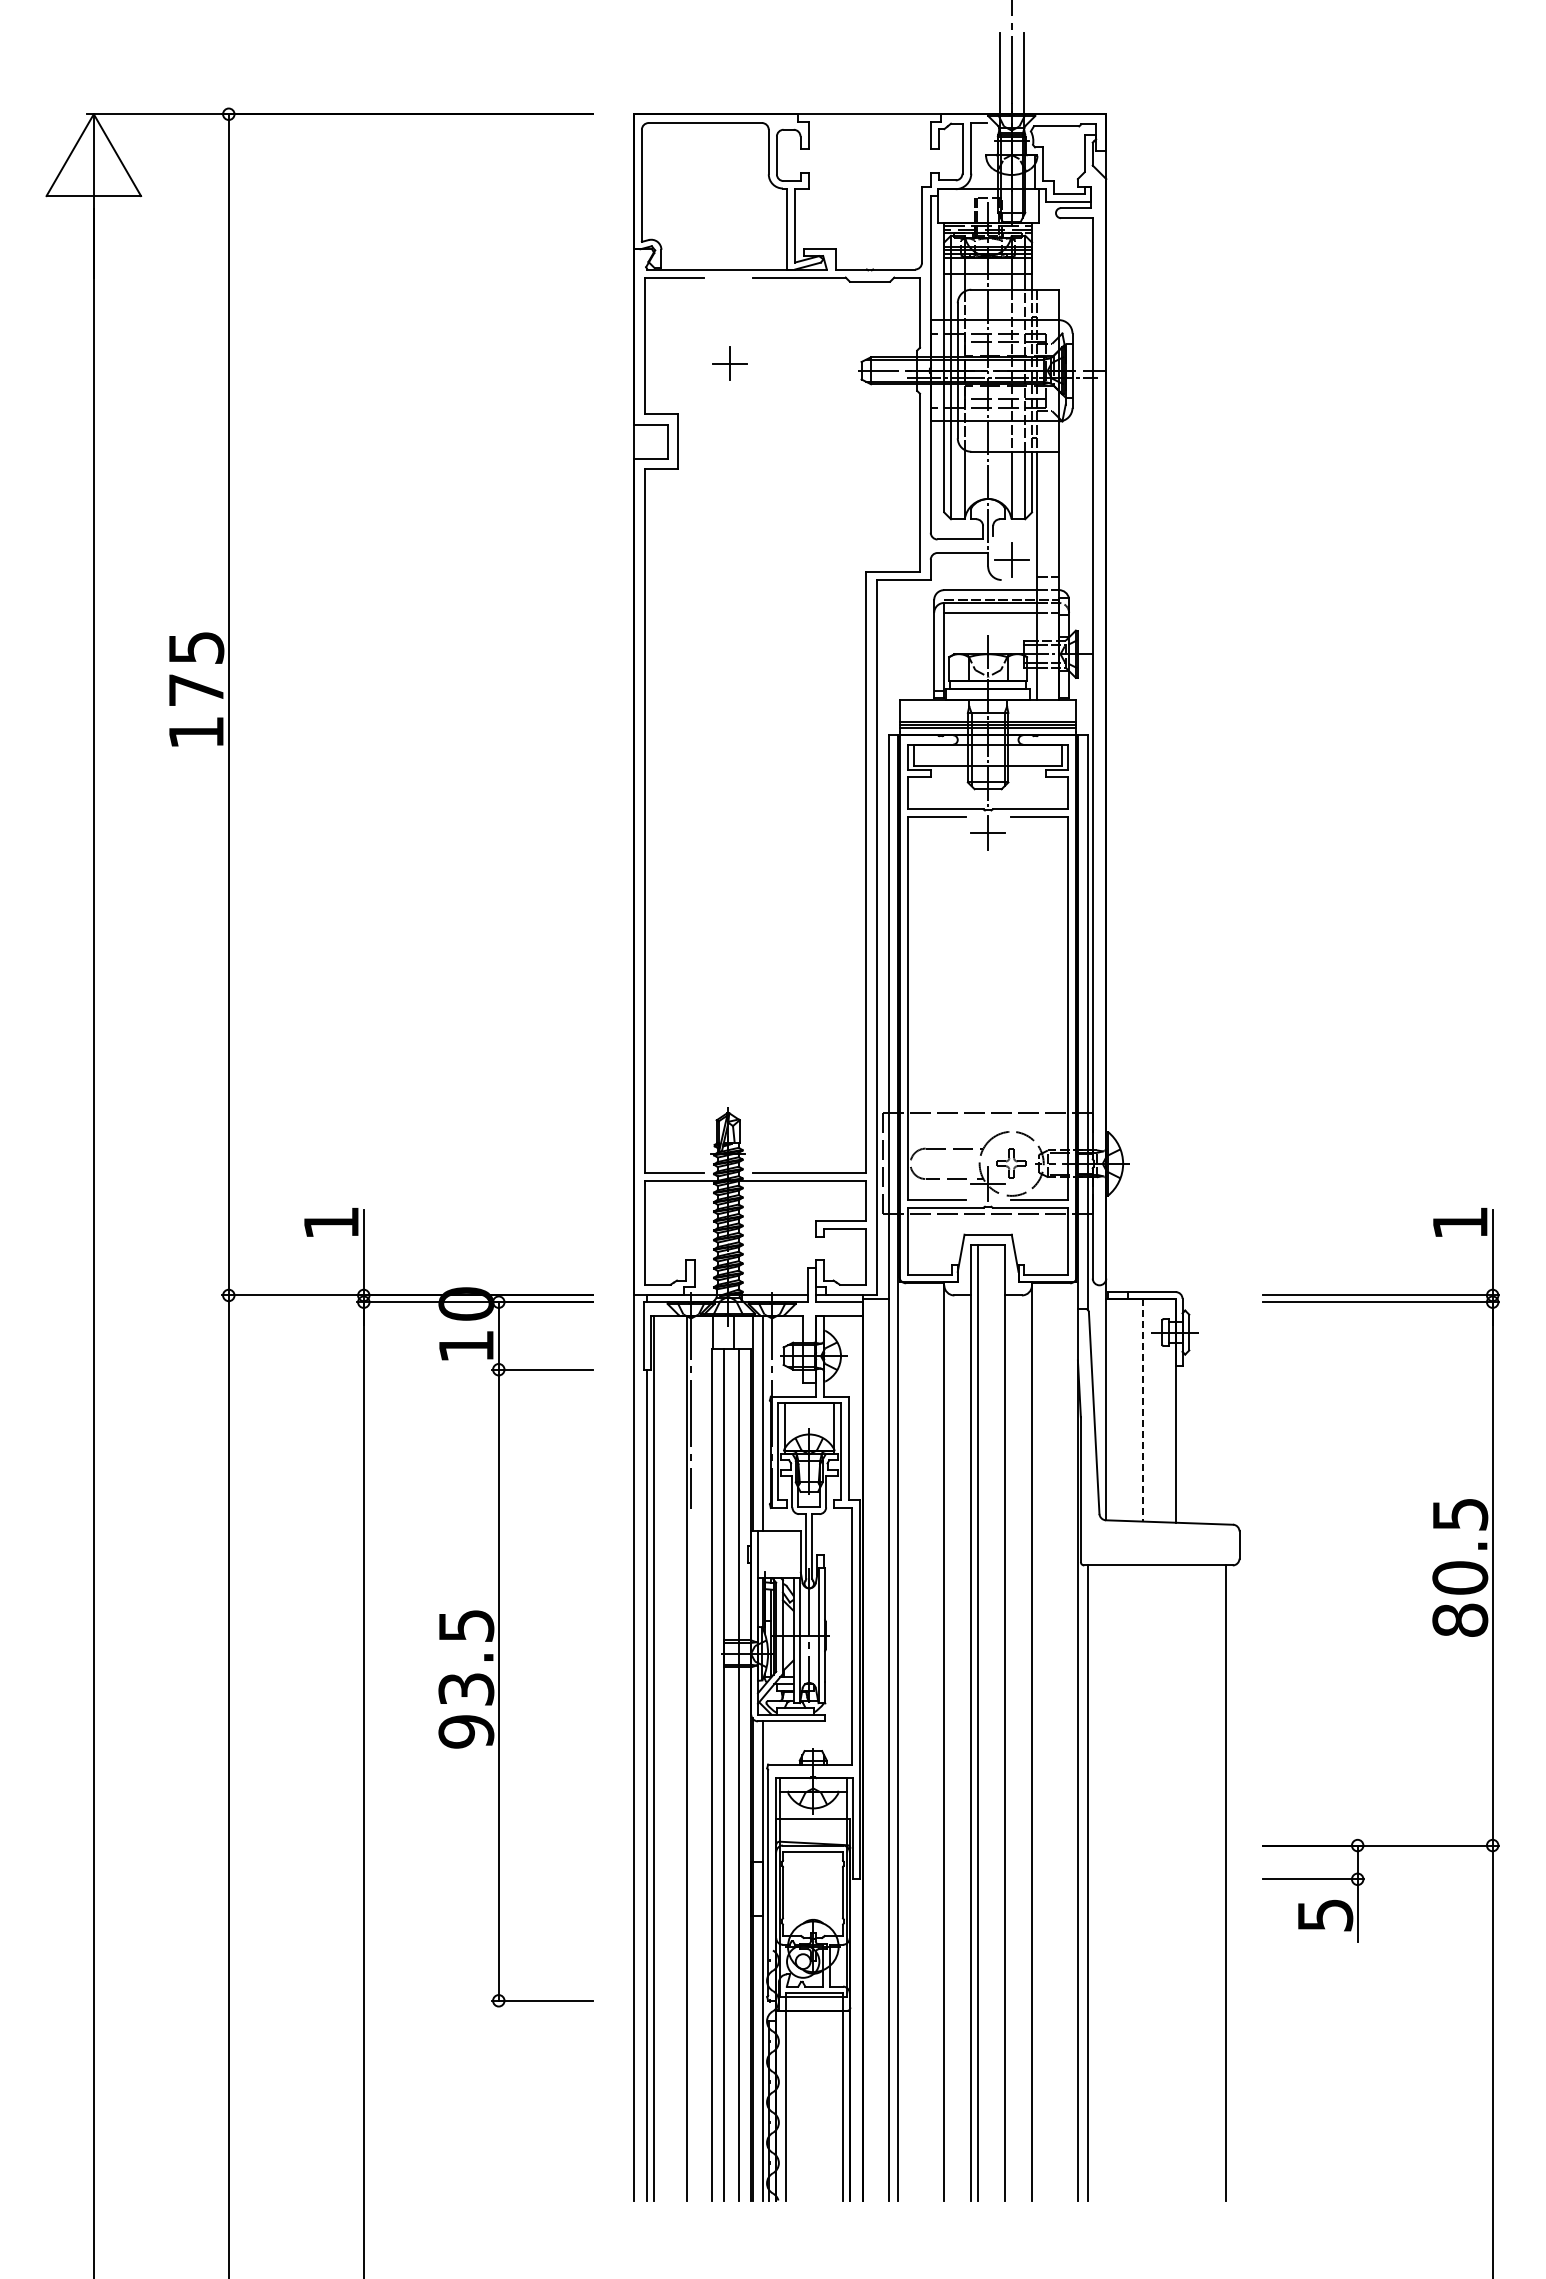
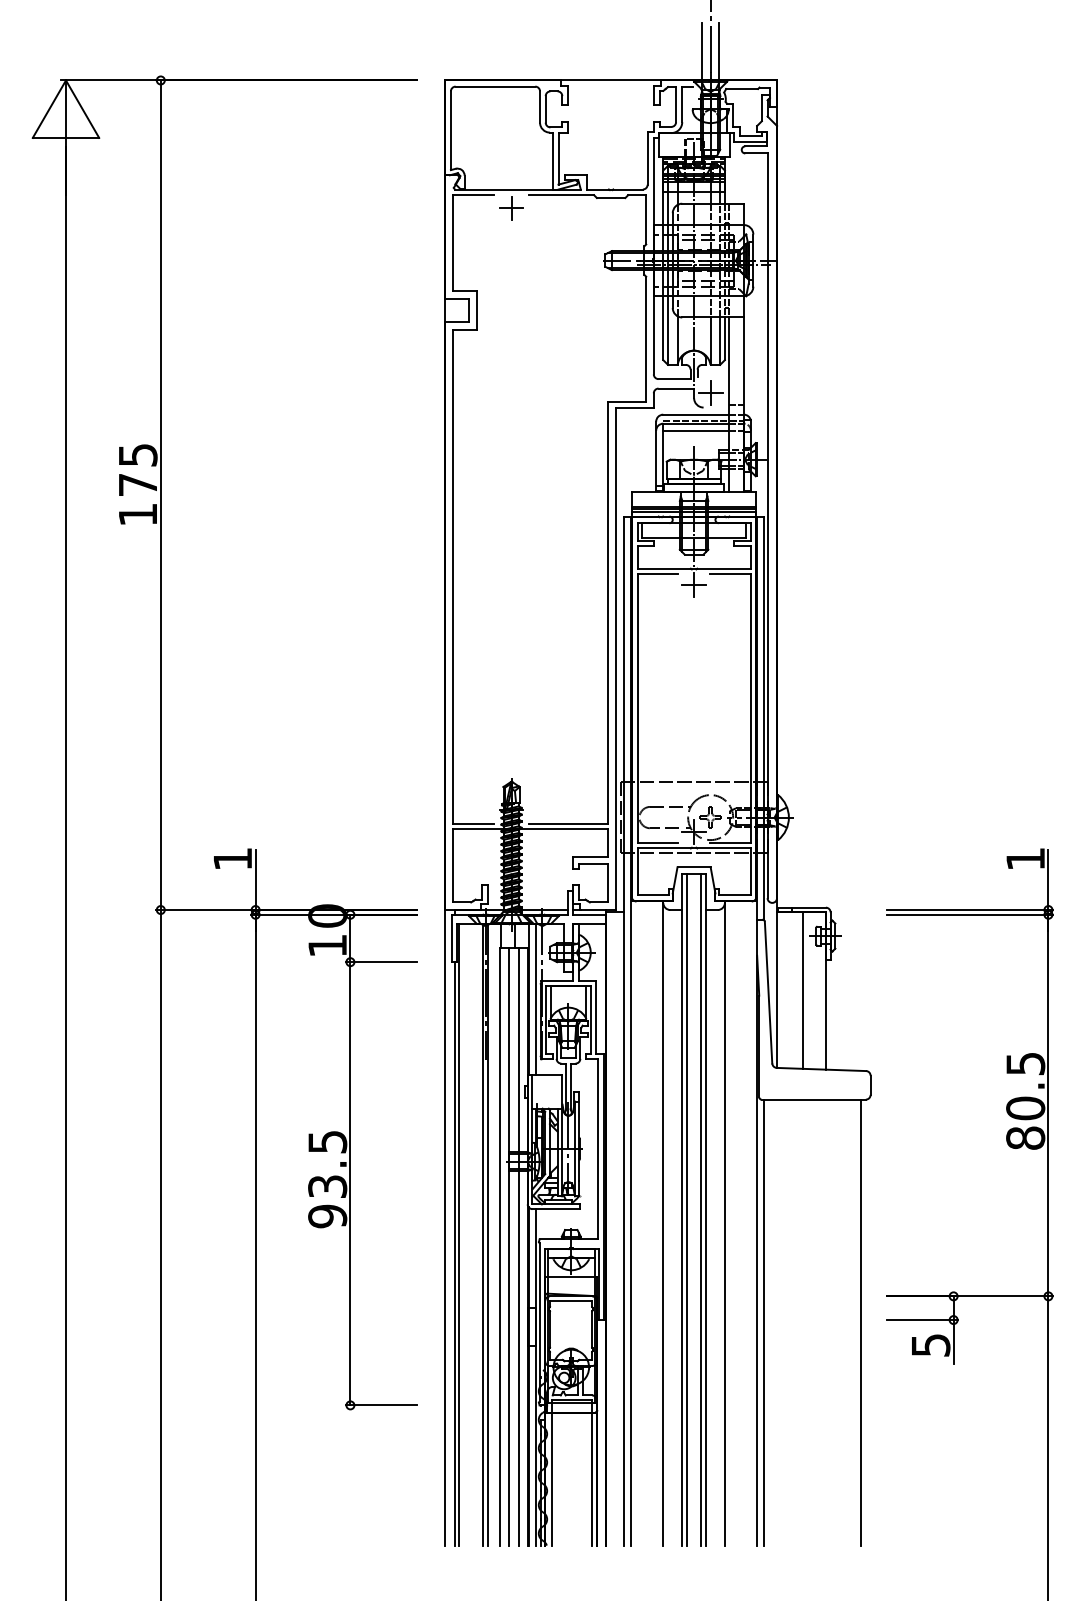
part: (729, 363) -> (511, 208), moved
line: (1143, 1410) -> (803, 990), dashed -> solid
line: (998, 1722) -> (701, 1209), added
line: (694, 1757) -> (487, 1234), added

